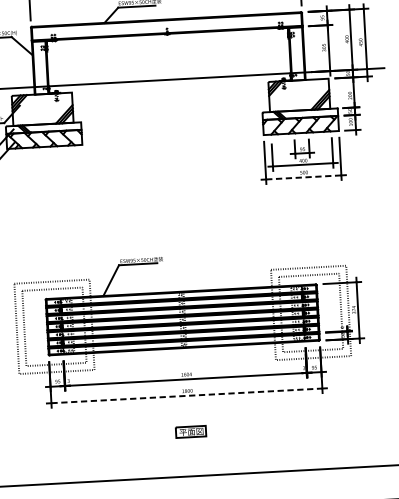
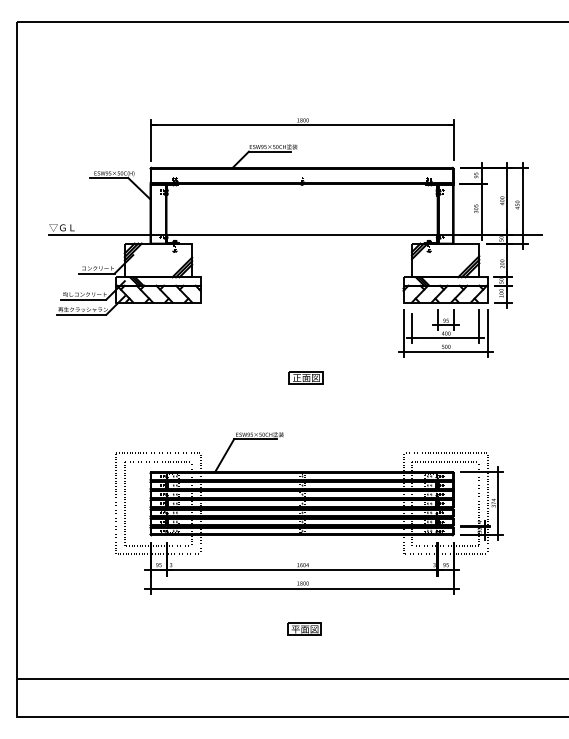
line: (304, 177) -> (446, 352), dashed -> solid
part: (179, 206) -> (305, 377), added
line: (187, 395) -> (302, 588), dashed -> solid

